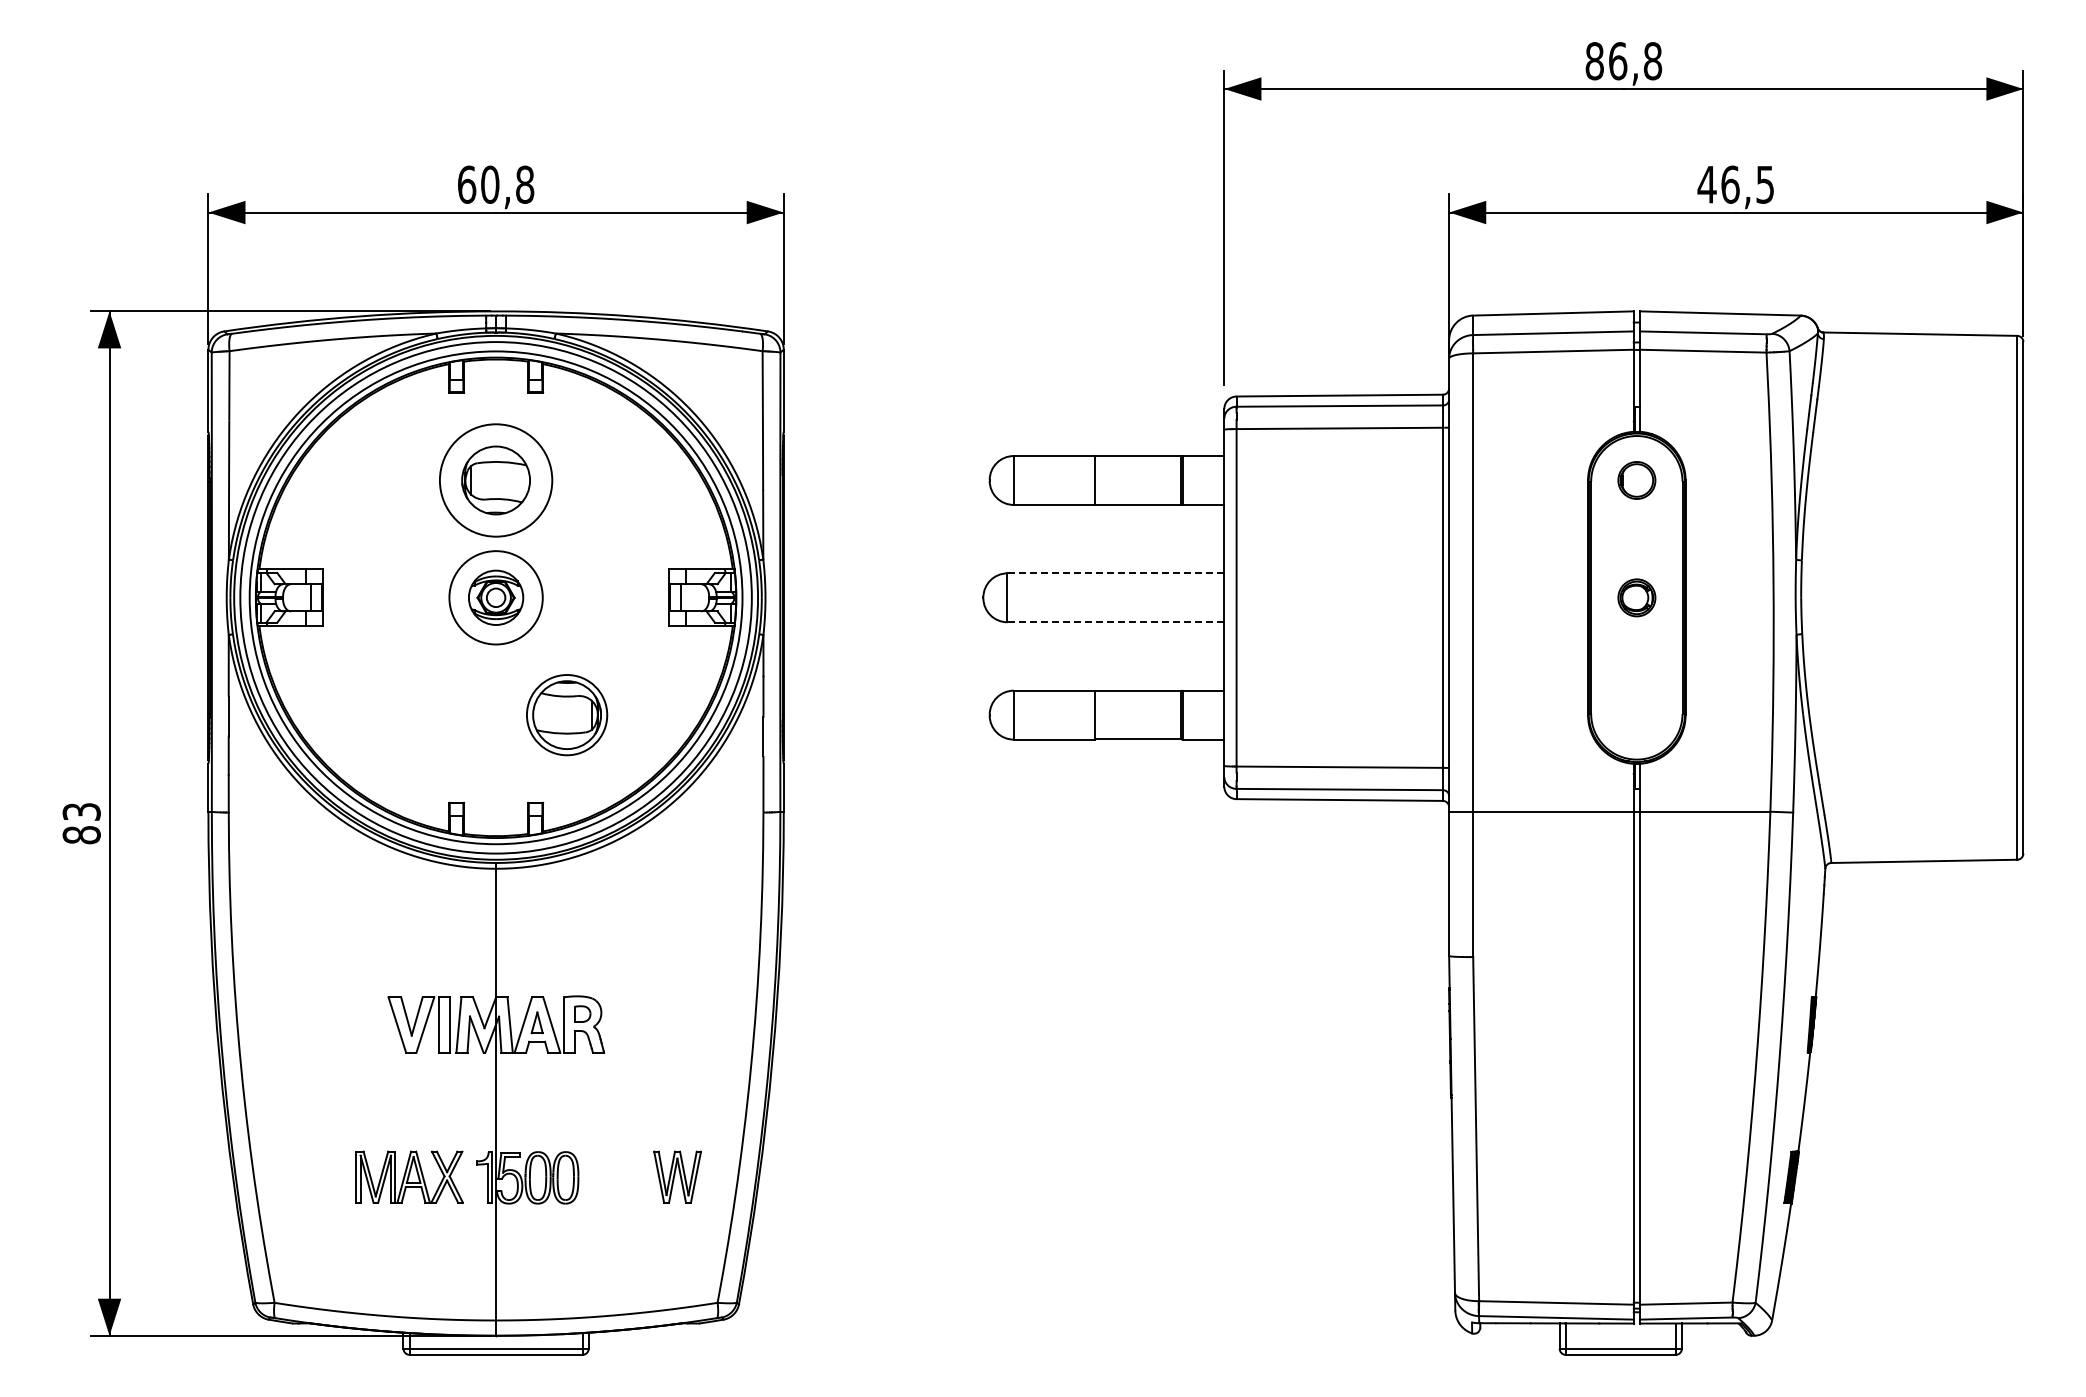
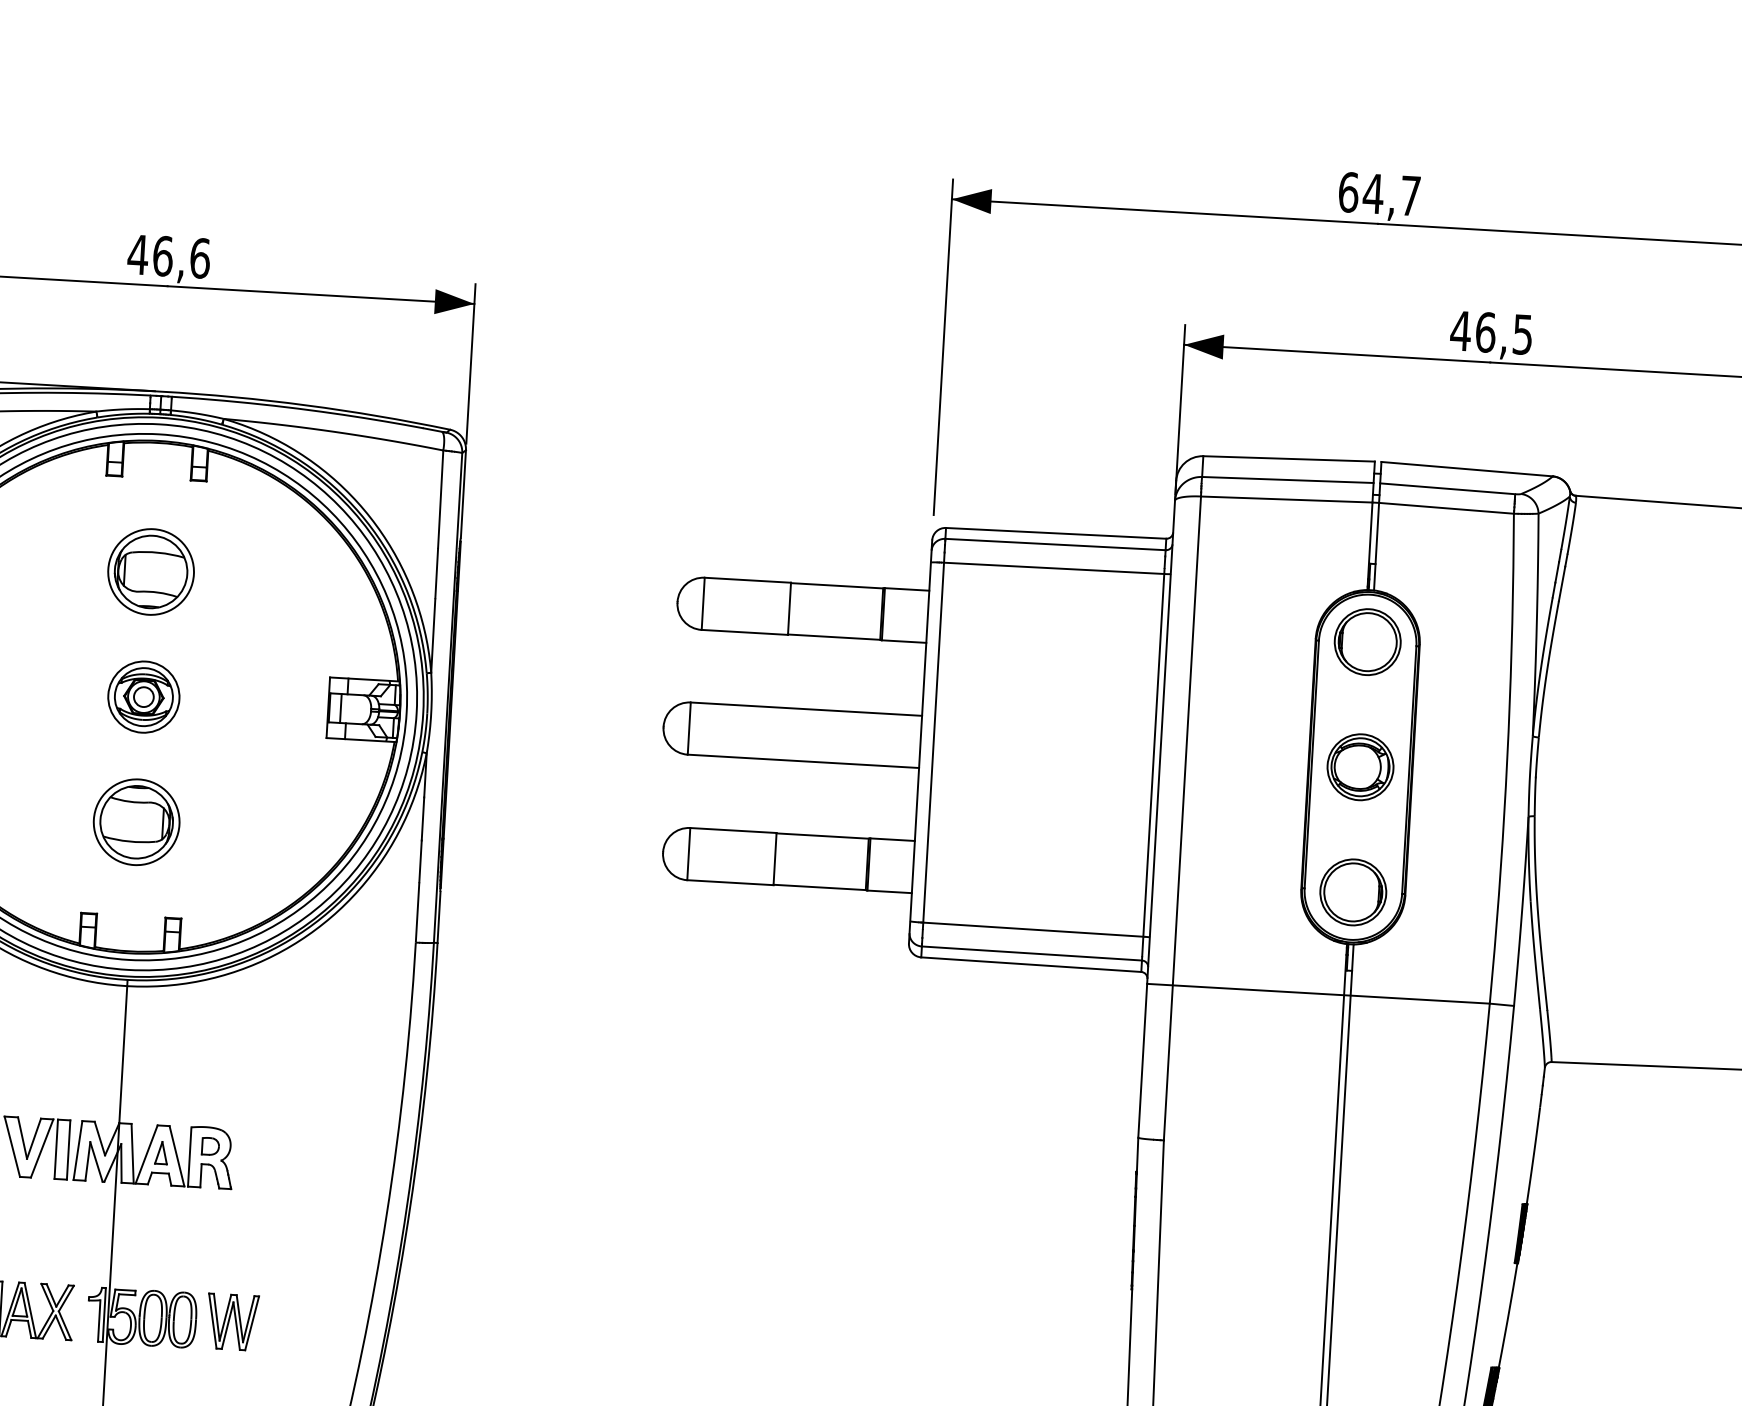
text: (1623, 61) -> (1379, 194), 86,8 -> 64,7
text: (495, 184) -> (168, 256), 60,8 -> 46,6
circle: (495, 480) -> (150, 571), size x0.71
part: (1636, 480) -> (1367, 642), size x1.67
line: (1115, 573) -> (805, 709), dashed -> solid
circle: (495, 597) -> (143, 696), size x0.71
part: (1636, 597) -> (1360, 766), size x1.67
line: (1115, 622) -> (802, 761), dashed -> solid
part: (1636, 714) -> (1352, 891), added
part: (567, 715) -> (137, 822), moved
part: (677, 1176) -> (232, 1321), moved

